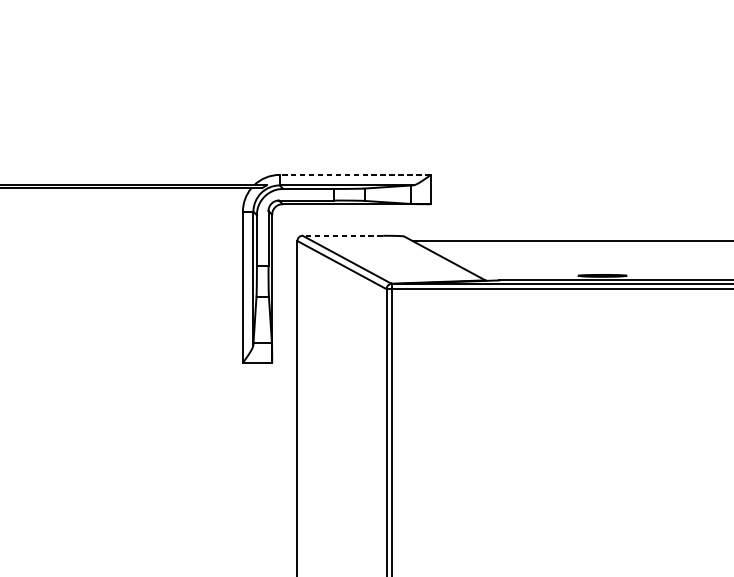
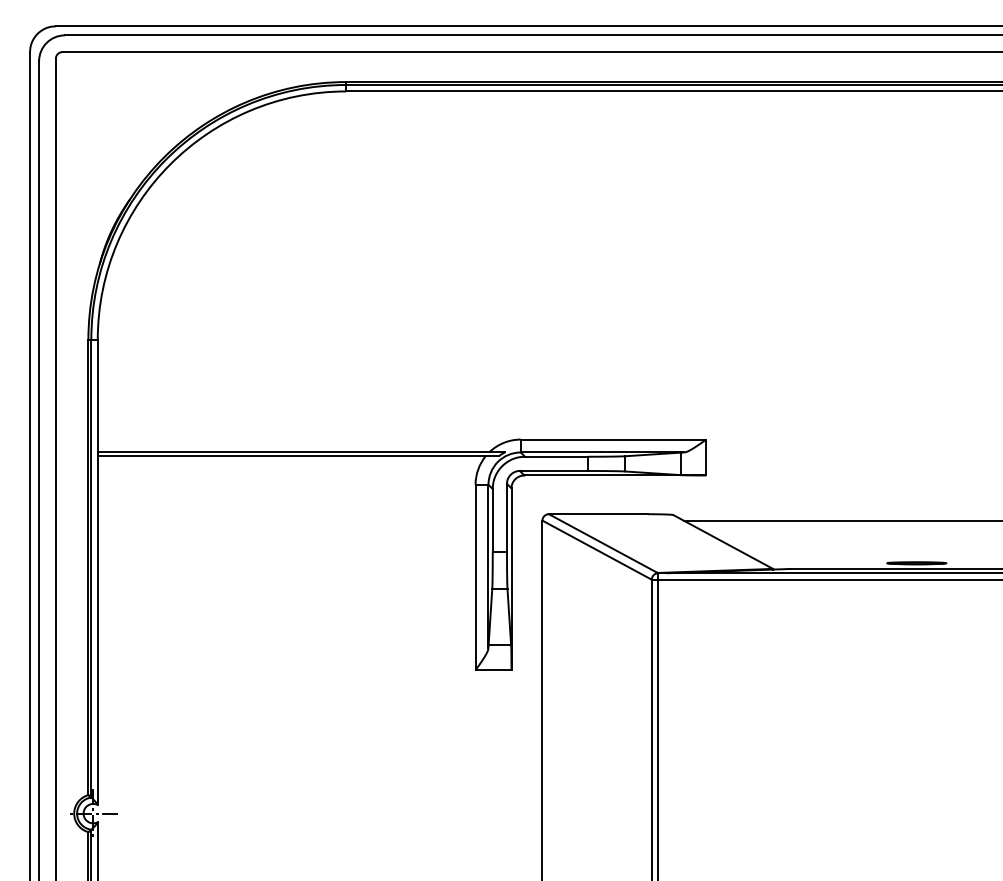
line: (355, 174) -> (613, 439), dashed -> solid
line: (342, 236) -> (597, 514), dashed -> solid

